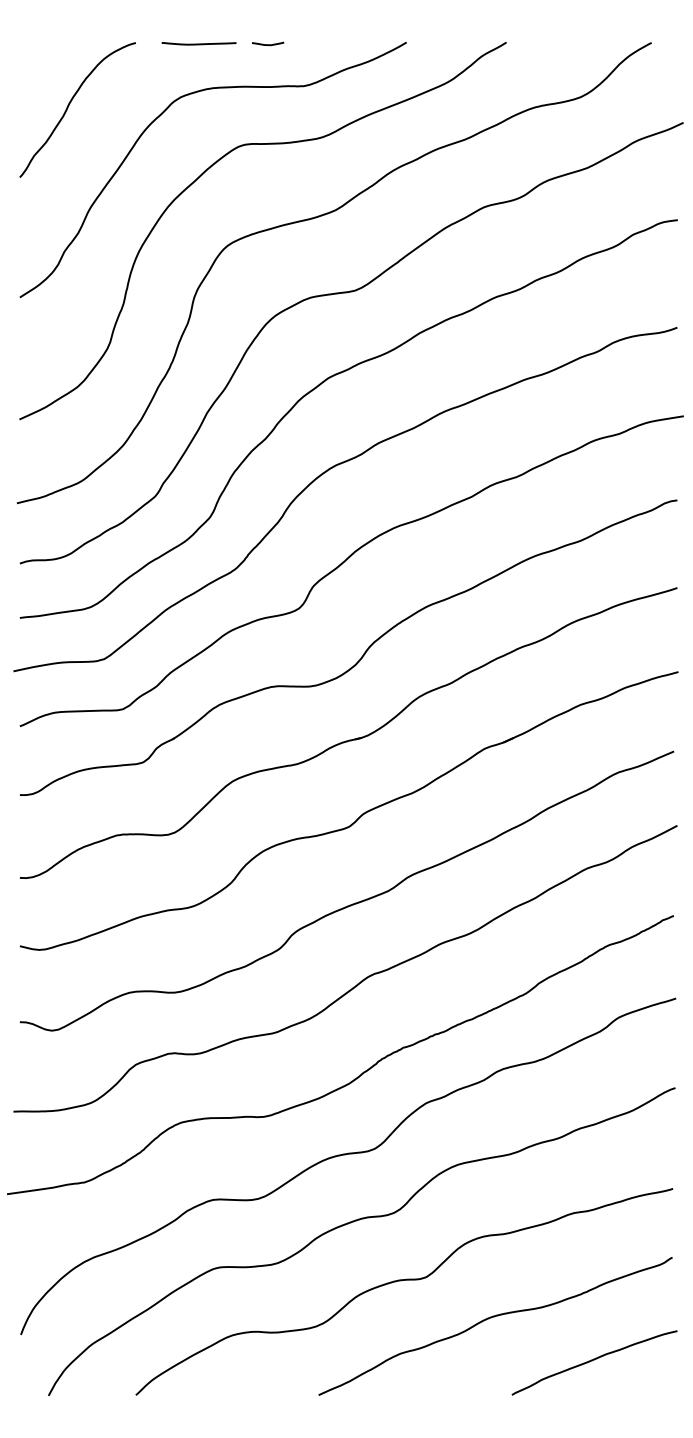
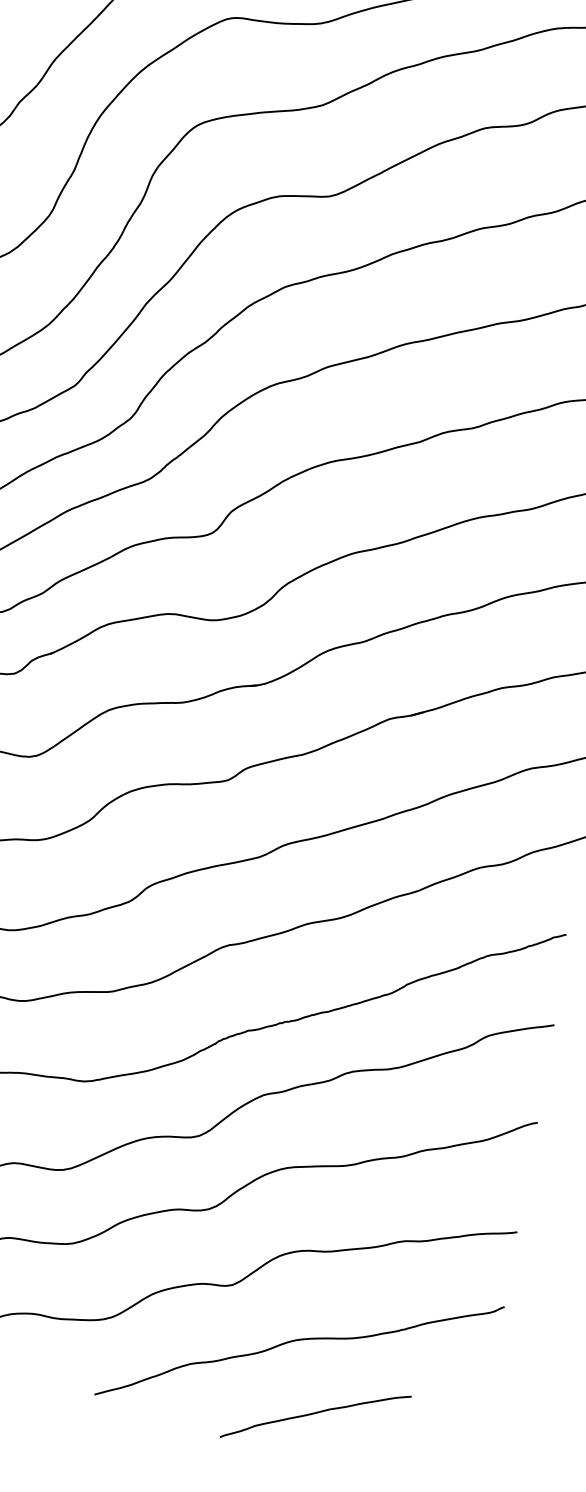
curve: (594, 1360) -> (316, 1414), moved

